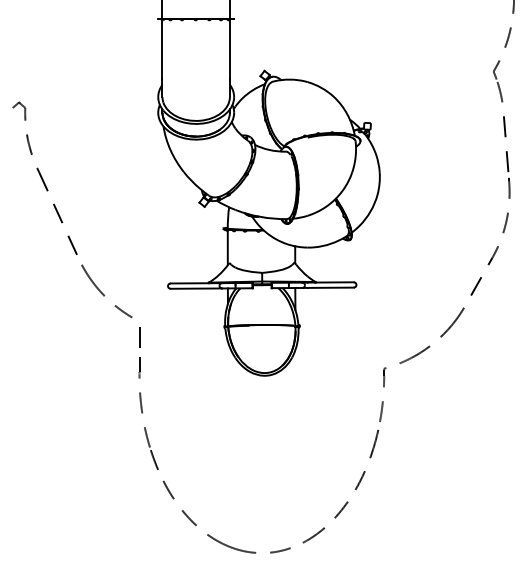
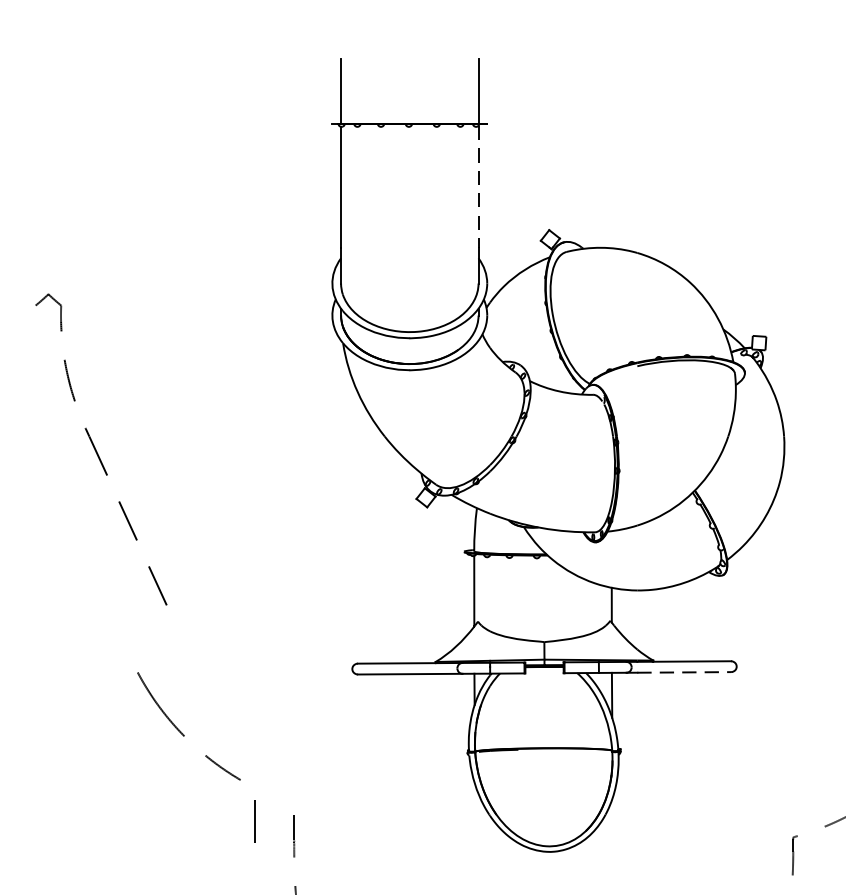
line: (229, 49) -> (477, 186), solid -> dashed
line: (330, 287) -> (683, 671), solid -> dashed
part: (110, 305) -> (196, 755), moved

